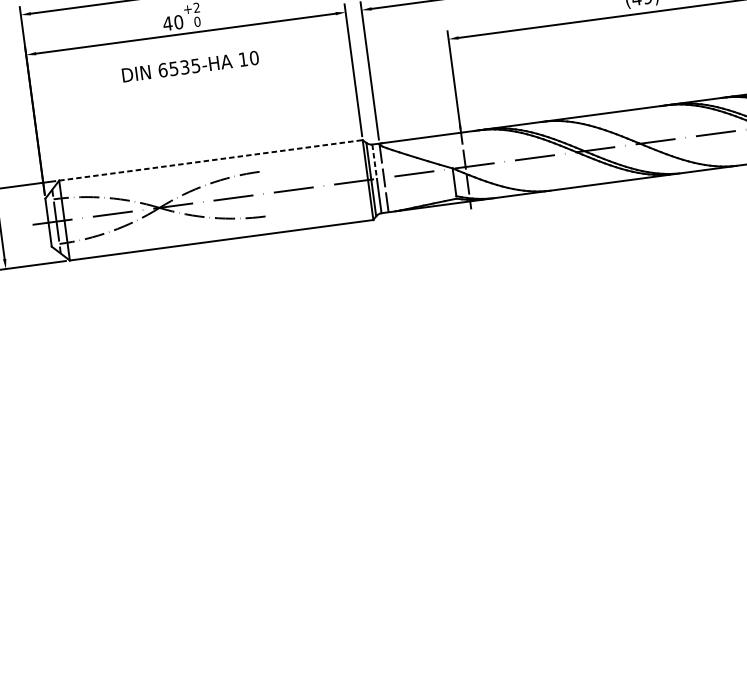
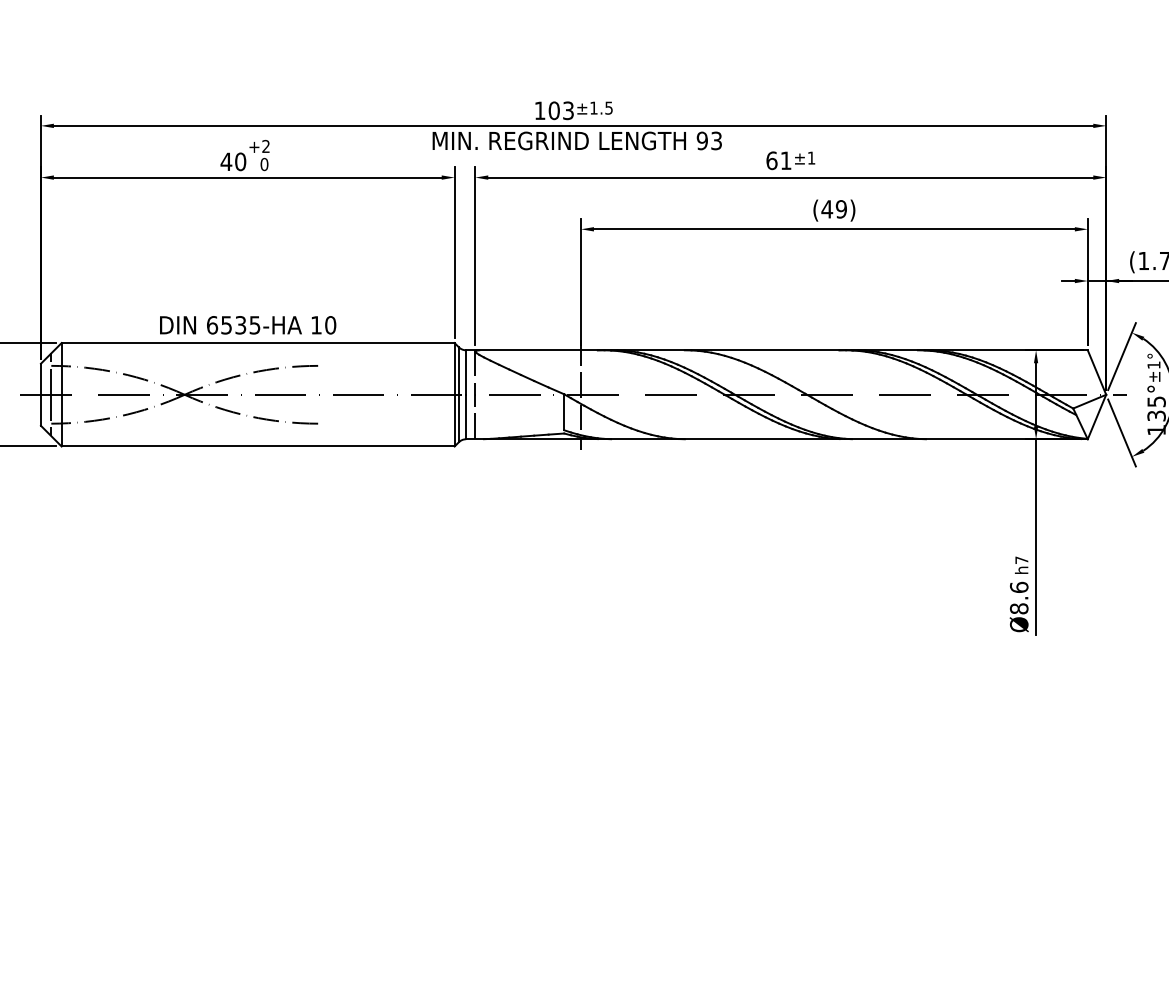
text: (190, 66) -> (248, 325), moved
line: (211, 160) -> (258, 343), dashed -> solid
line: (375, 162) -> (466, 373), dashed -> solid

